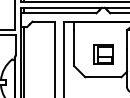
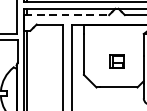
line: (58, 13) -> (66, 15), solid -> dashed
part: (103, 54) -> (117, 61), size x0.6

